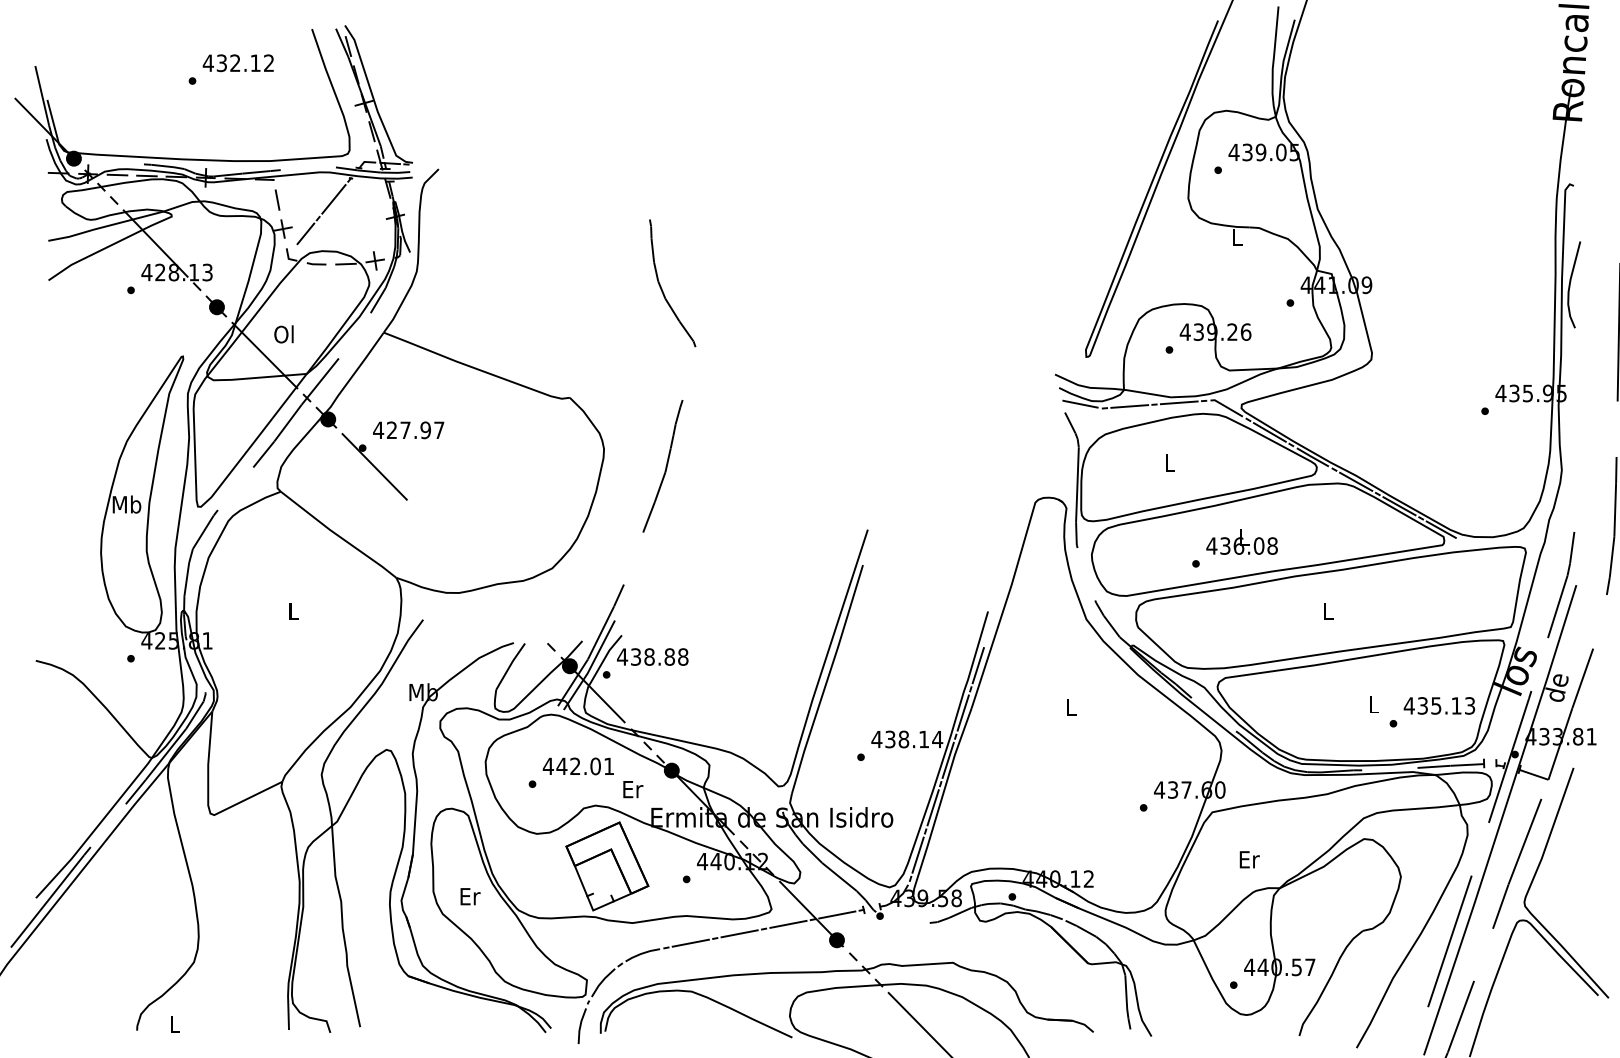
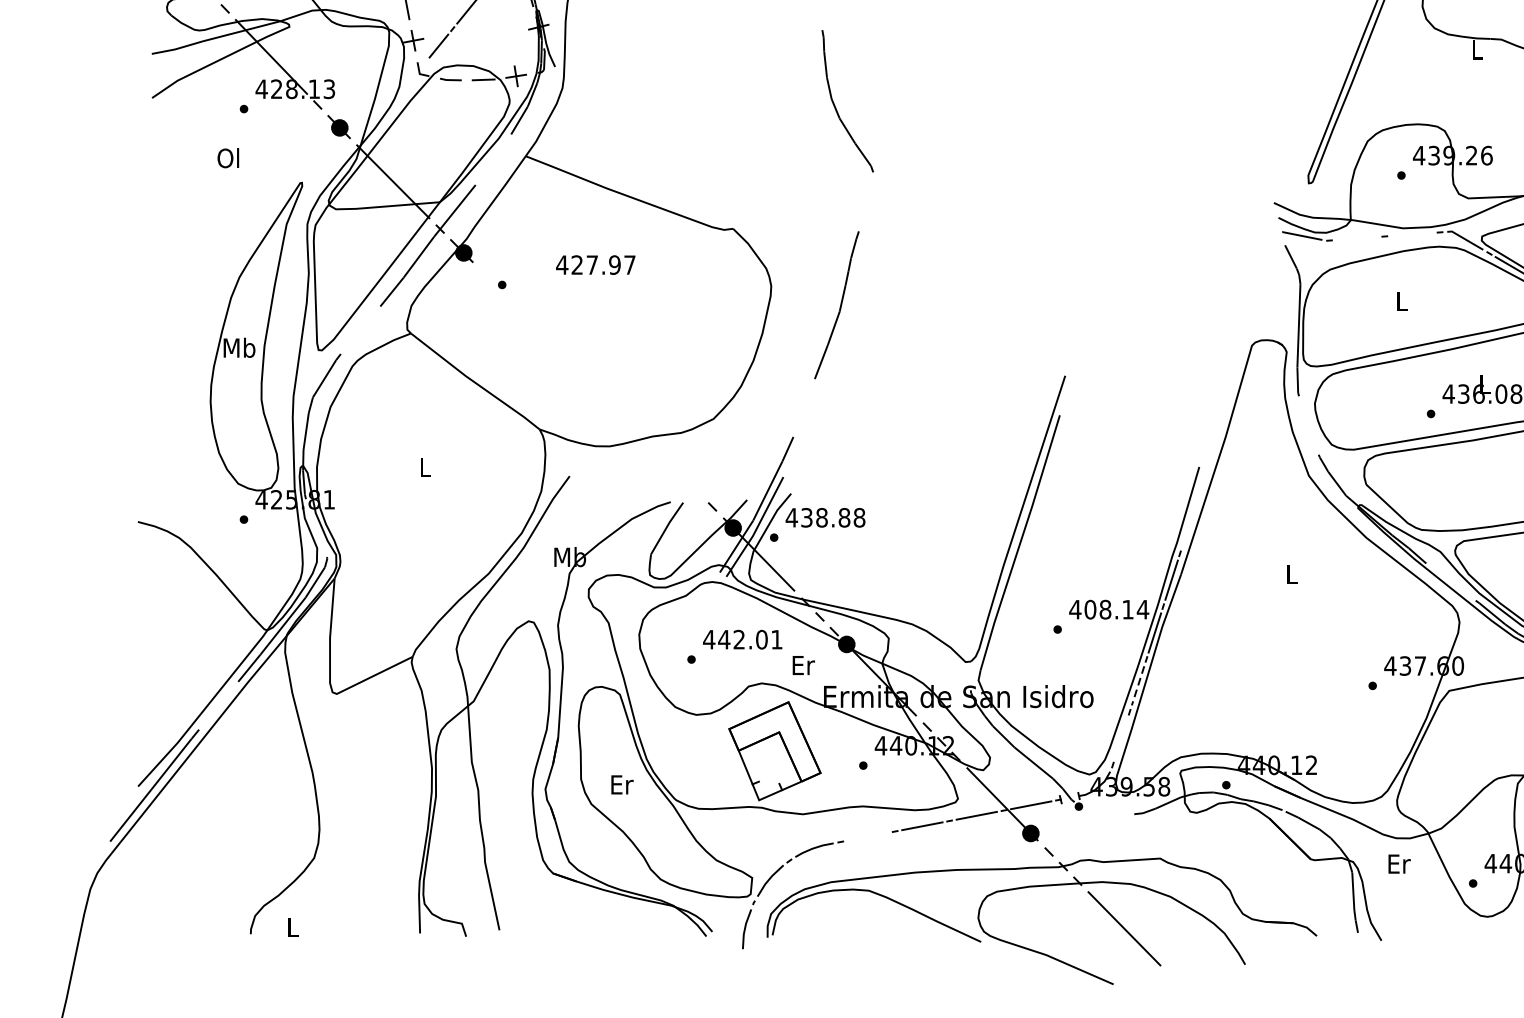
text: (283, 334) -> (227, 158), moved
line: (1178, 402) -> (1411, 234), removed
line: (1129, 406) -> (1356, 238), removed
text: (408, 430) -> (595, 265), moved
line: (374, 466) -> (515, 305), removed
line: (977, 665) -> (1187, 527), removed
text: (890, 739) -> (1090, 609), 438.14 -> 408.14
line: (933, 808) -> (1138, 686), solid -> dashed
line: (917, 854) -> (1120, 737), removed
text: (1249, 859) -> (1399, 863), moved
line: (690, 942) -> (867, 835), removed

